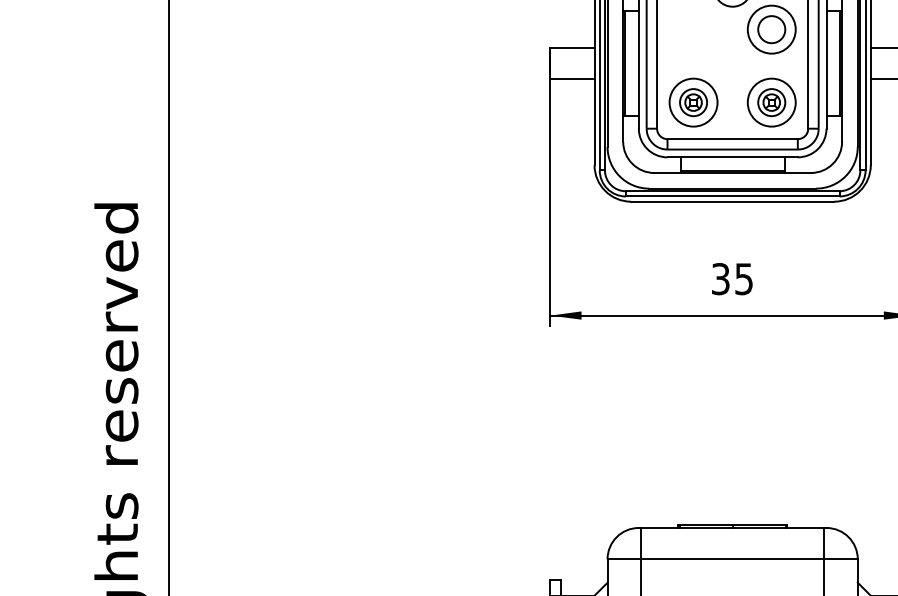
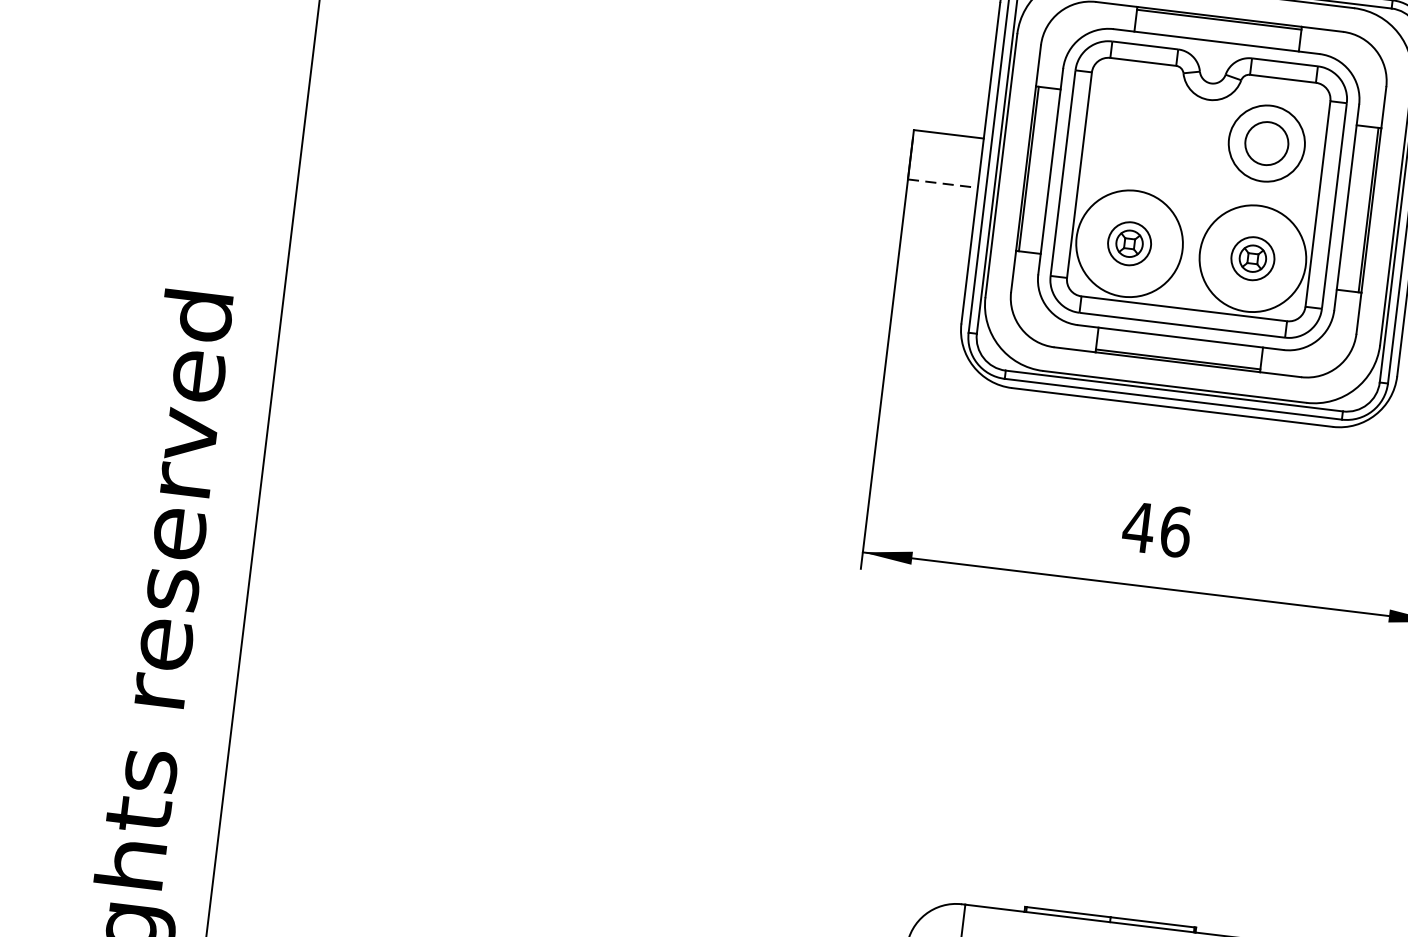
line: (572, 79) -> (943, 184), solid -> dashed
circle: (693, 102) -> (1129, 243), size x1.4
circle: (771, 102) -> (1252, 258), size x1.4
text: (732, 279) -> (1157, 530), 35 -> 46

